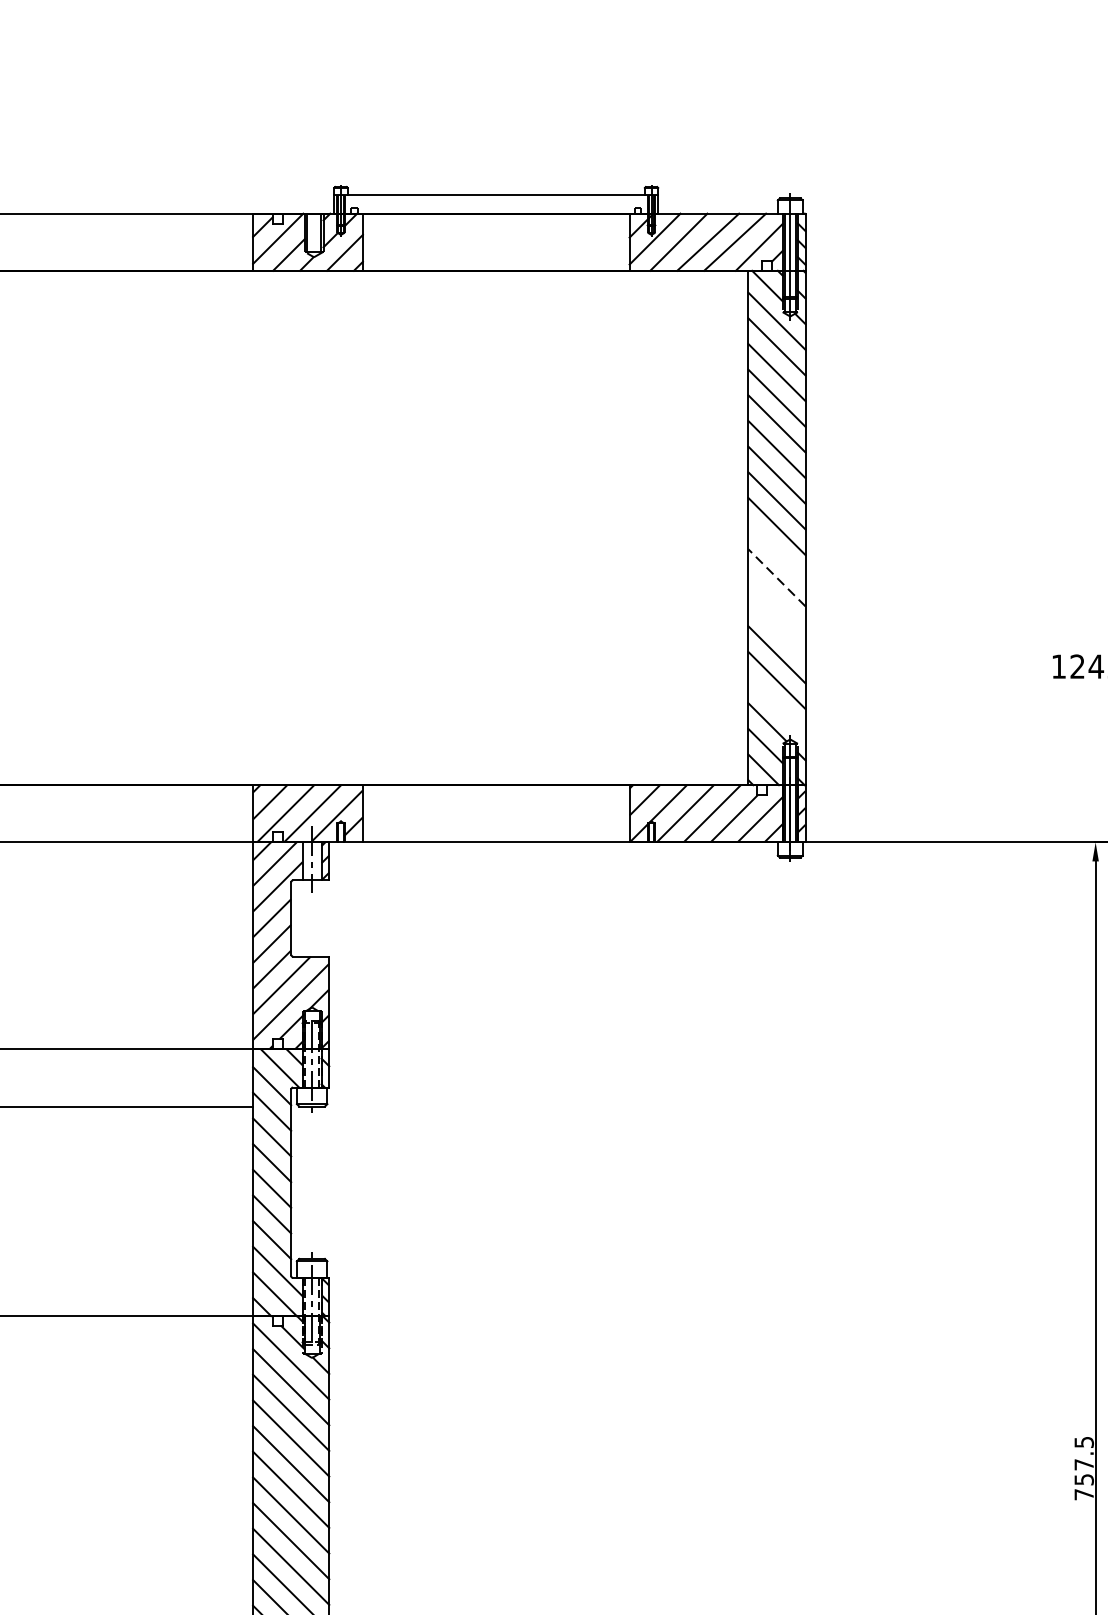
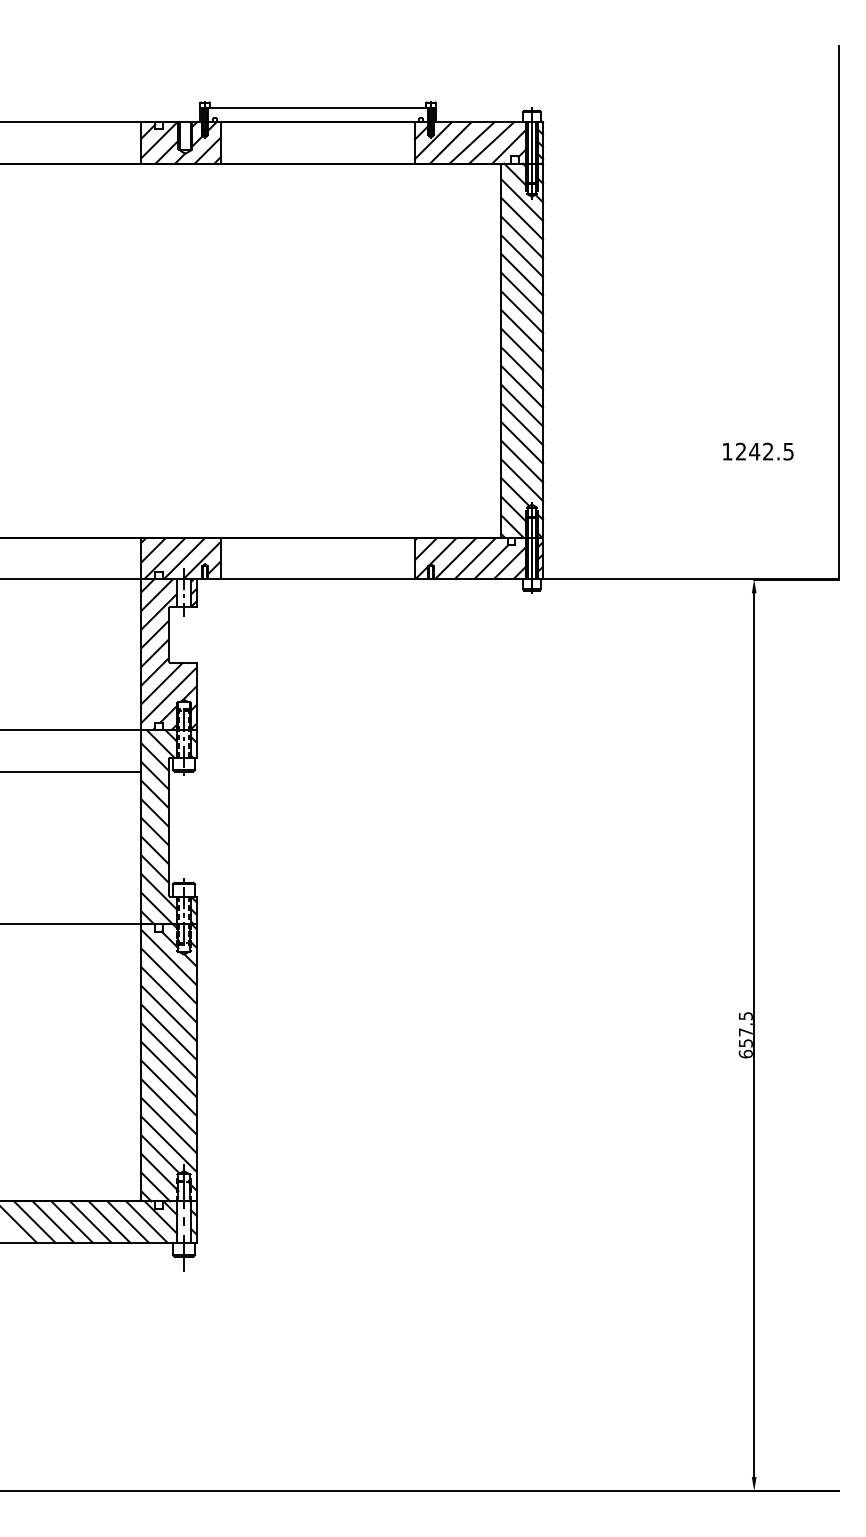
line: (777, 552) -> (522, 368), added
line: (775, 577) -> (521, 386), dashed -> solid
line: (777, 603) -> (522, 405), added
line: (777, 629) -> (522, 424), added
line: (777, 706) -> (522, 480), added
text: (1083, 1493) -> (745, 1053), 757.5 -> 657.5

